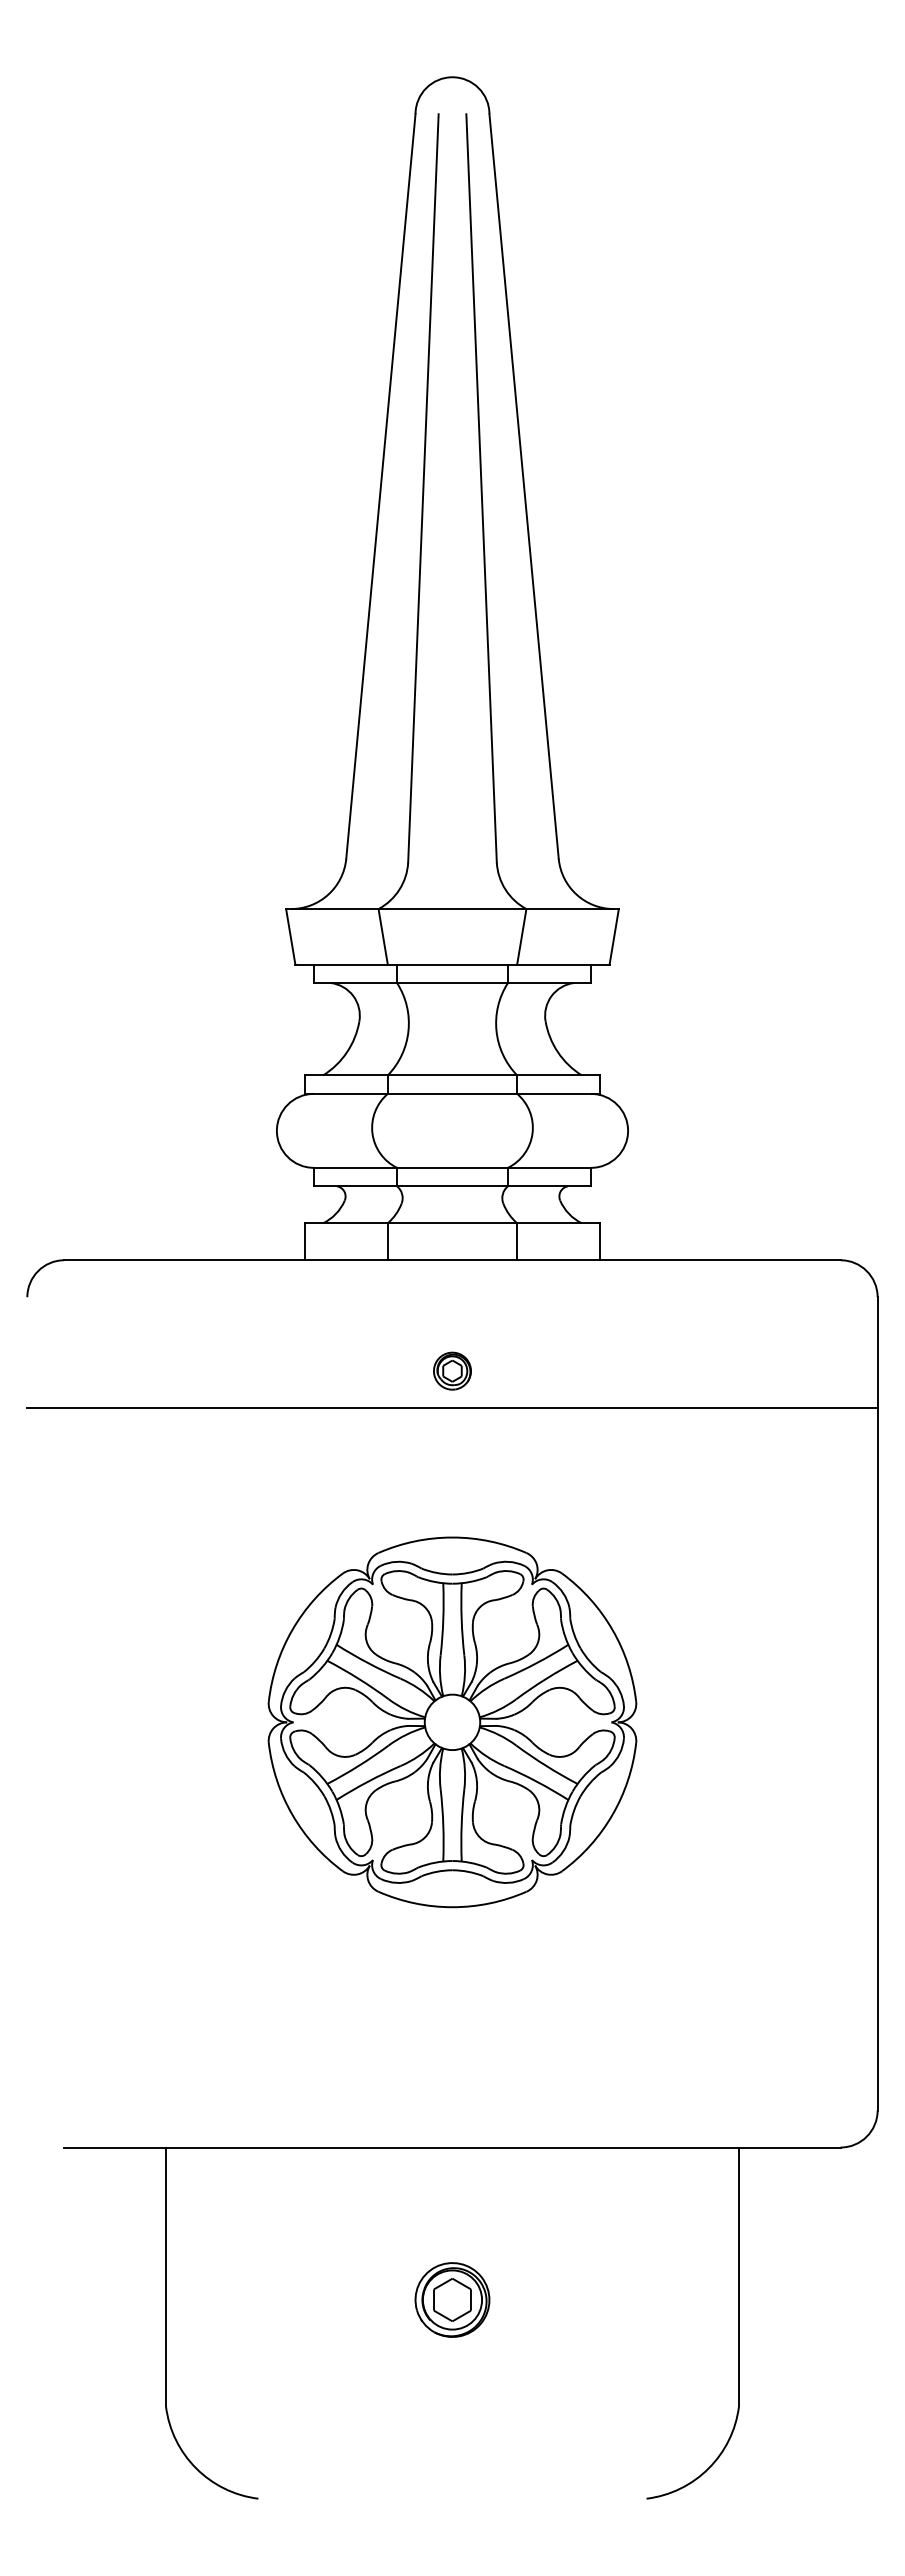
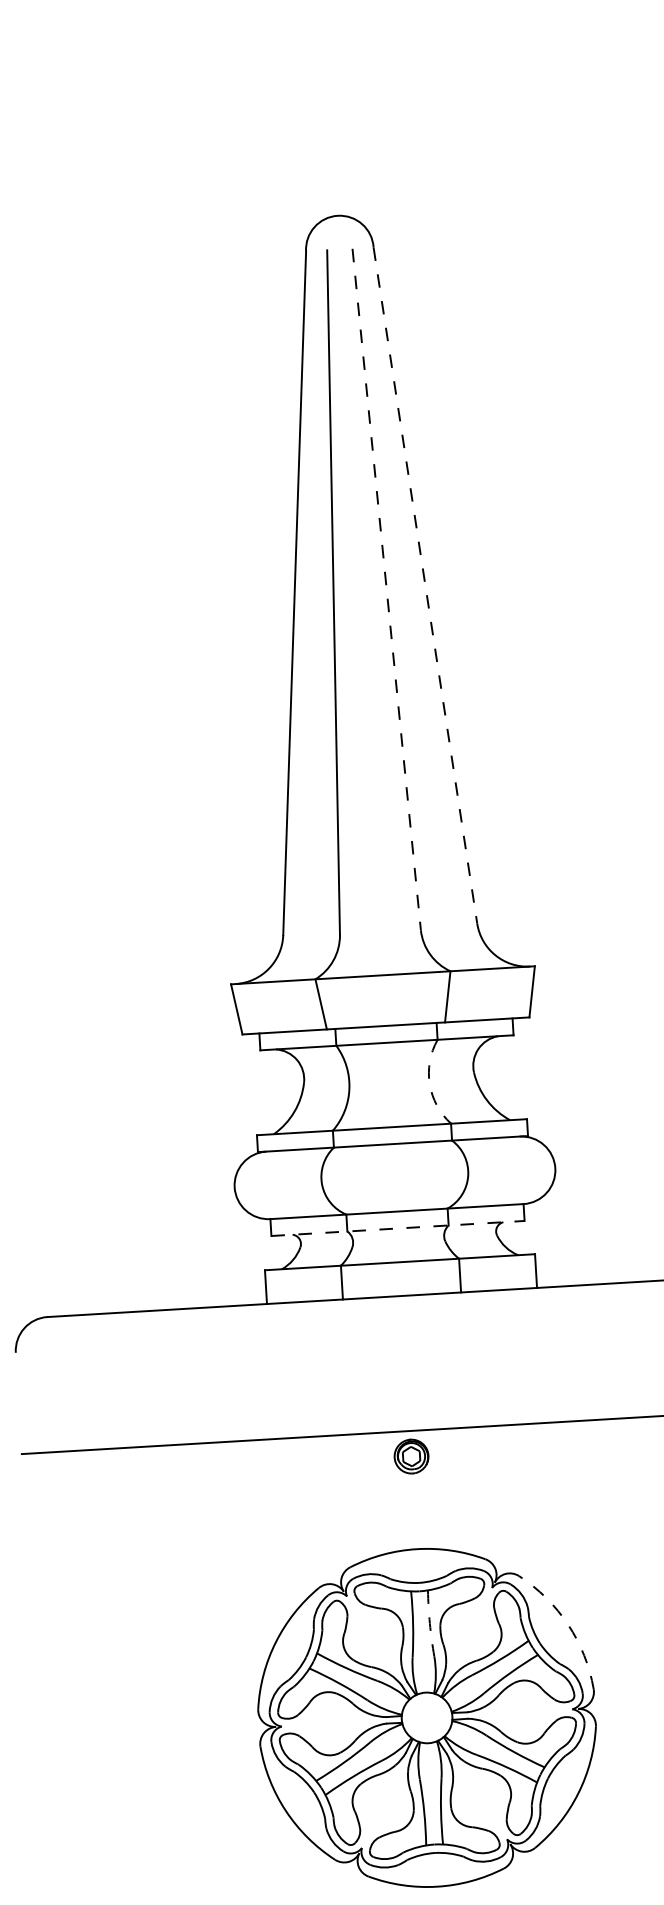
line: (524, 486) -> (425, 585), solid -> dashed
line: (481, 488) -> (386, 589), solid -> dashed
arc: (496, 1030) -> (429, 1083), solid -> dashed
line: (452, 1186) -> (398, 1228), solid -> dashed
part: (452, 1370) -> (411, 1455), moved
arc: (461, 1619) -> (429, 1623), solid -> dashed
arc: (612, 1629) -> (568, 1624), solid -> dashed

